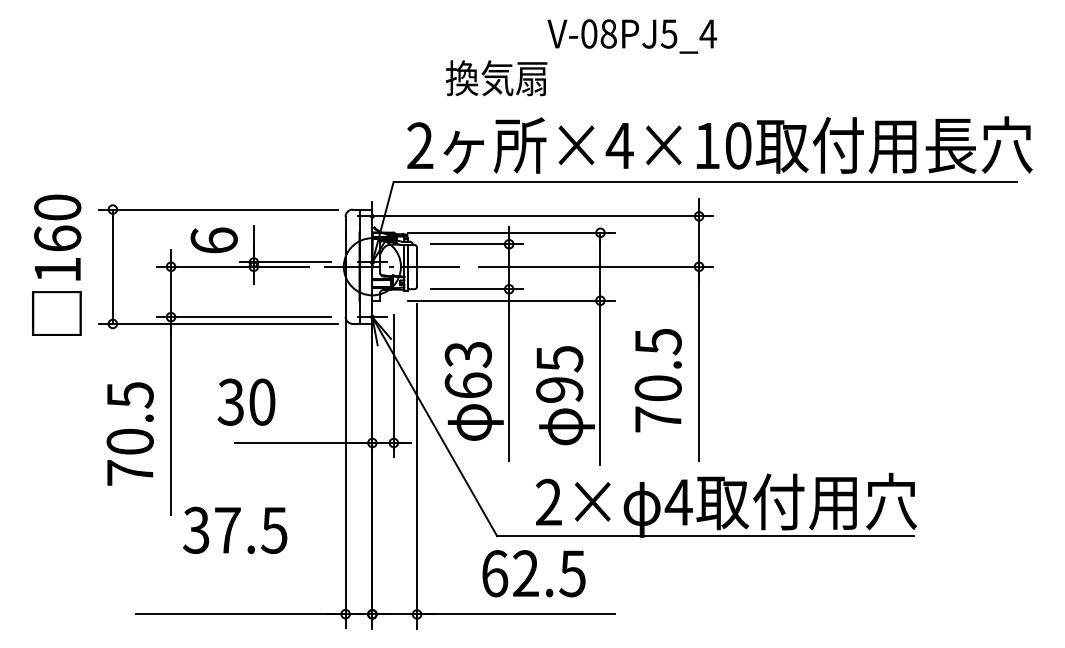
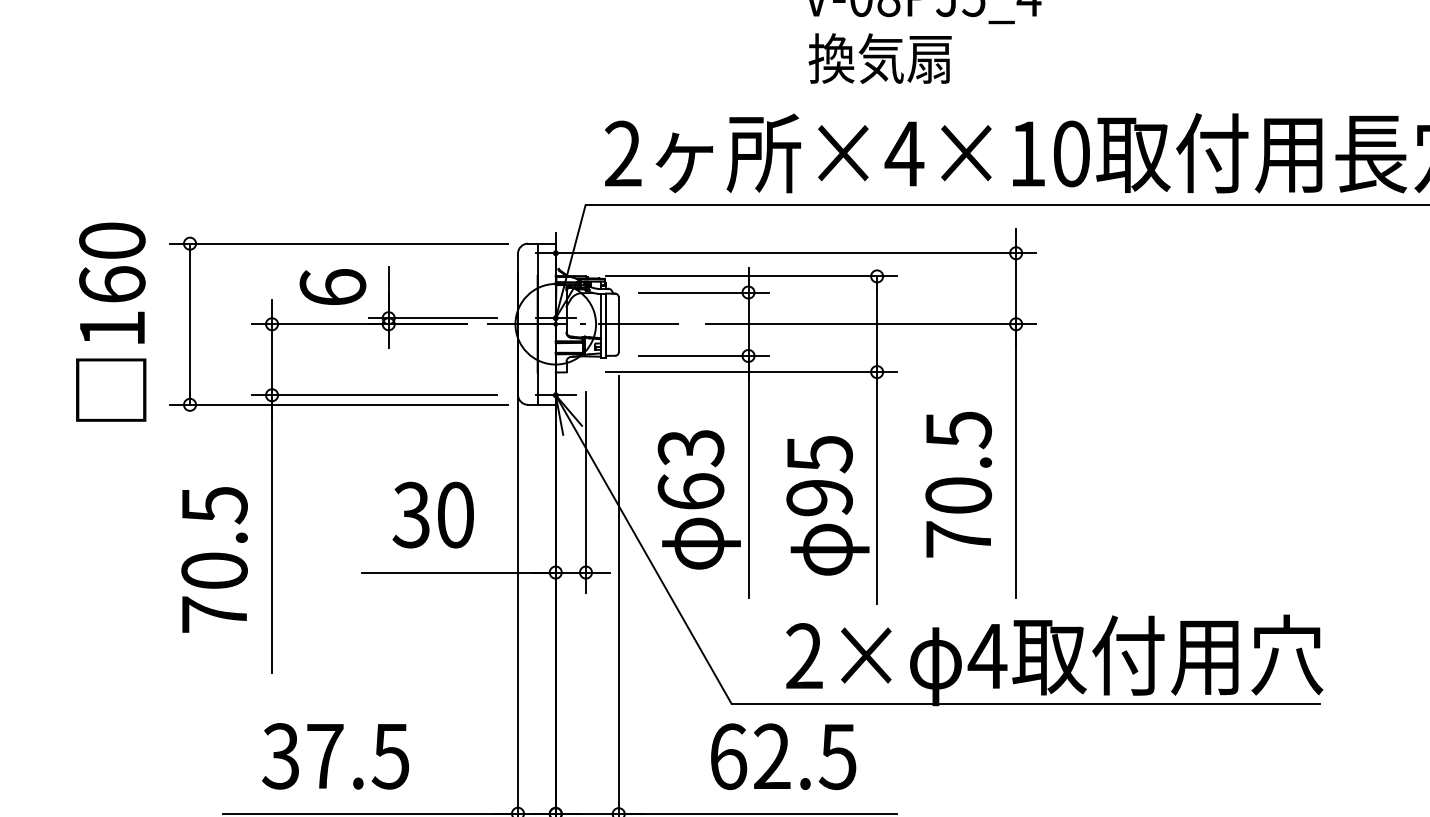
text: (496, 78) -> (880, 58), moved
text: (246, 401) -> (433, 514), moved
text: (235, 529) -> (336, 755), moved

